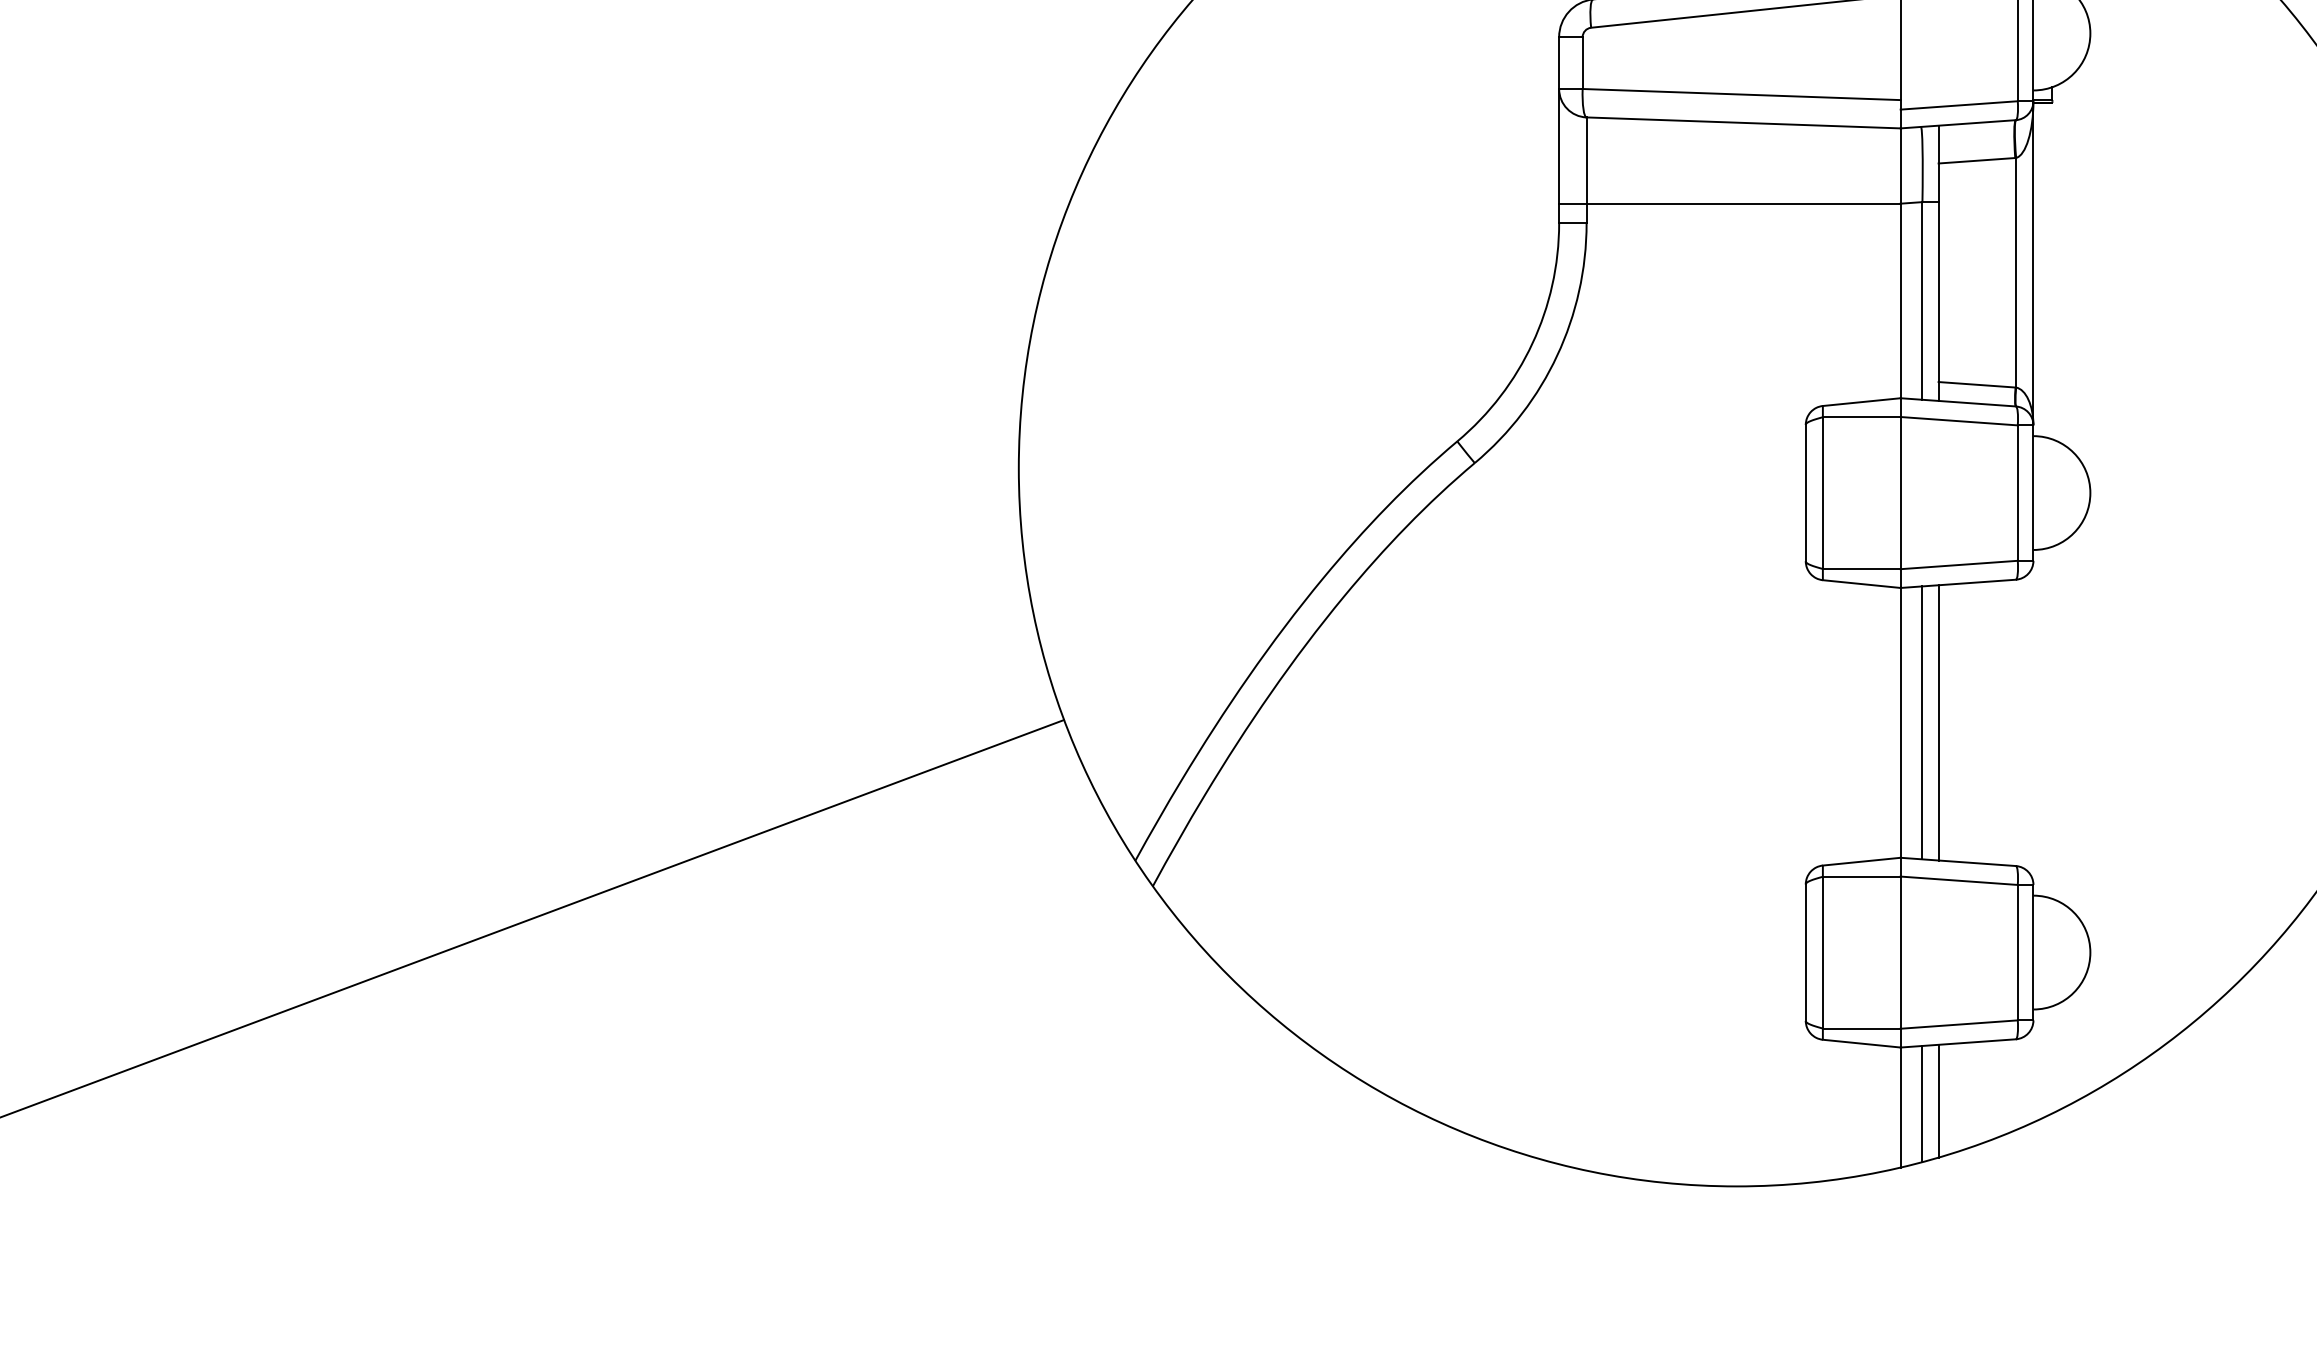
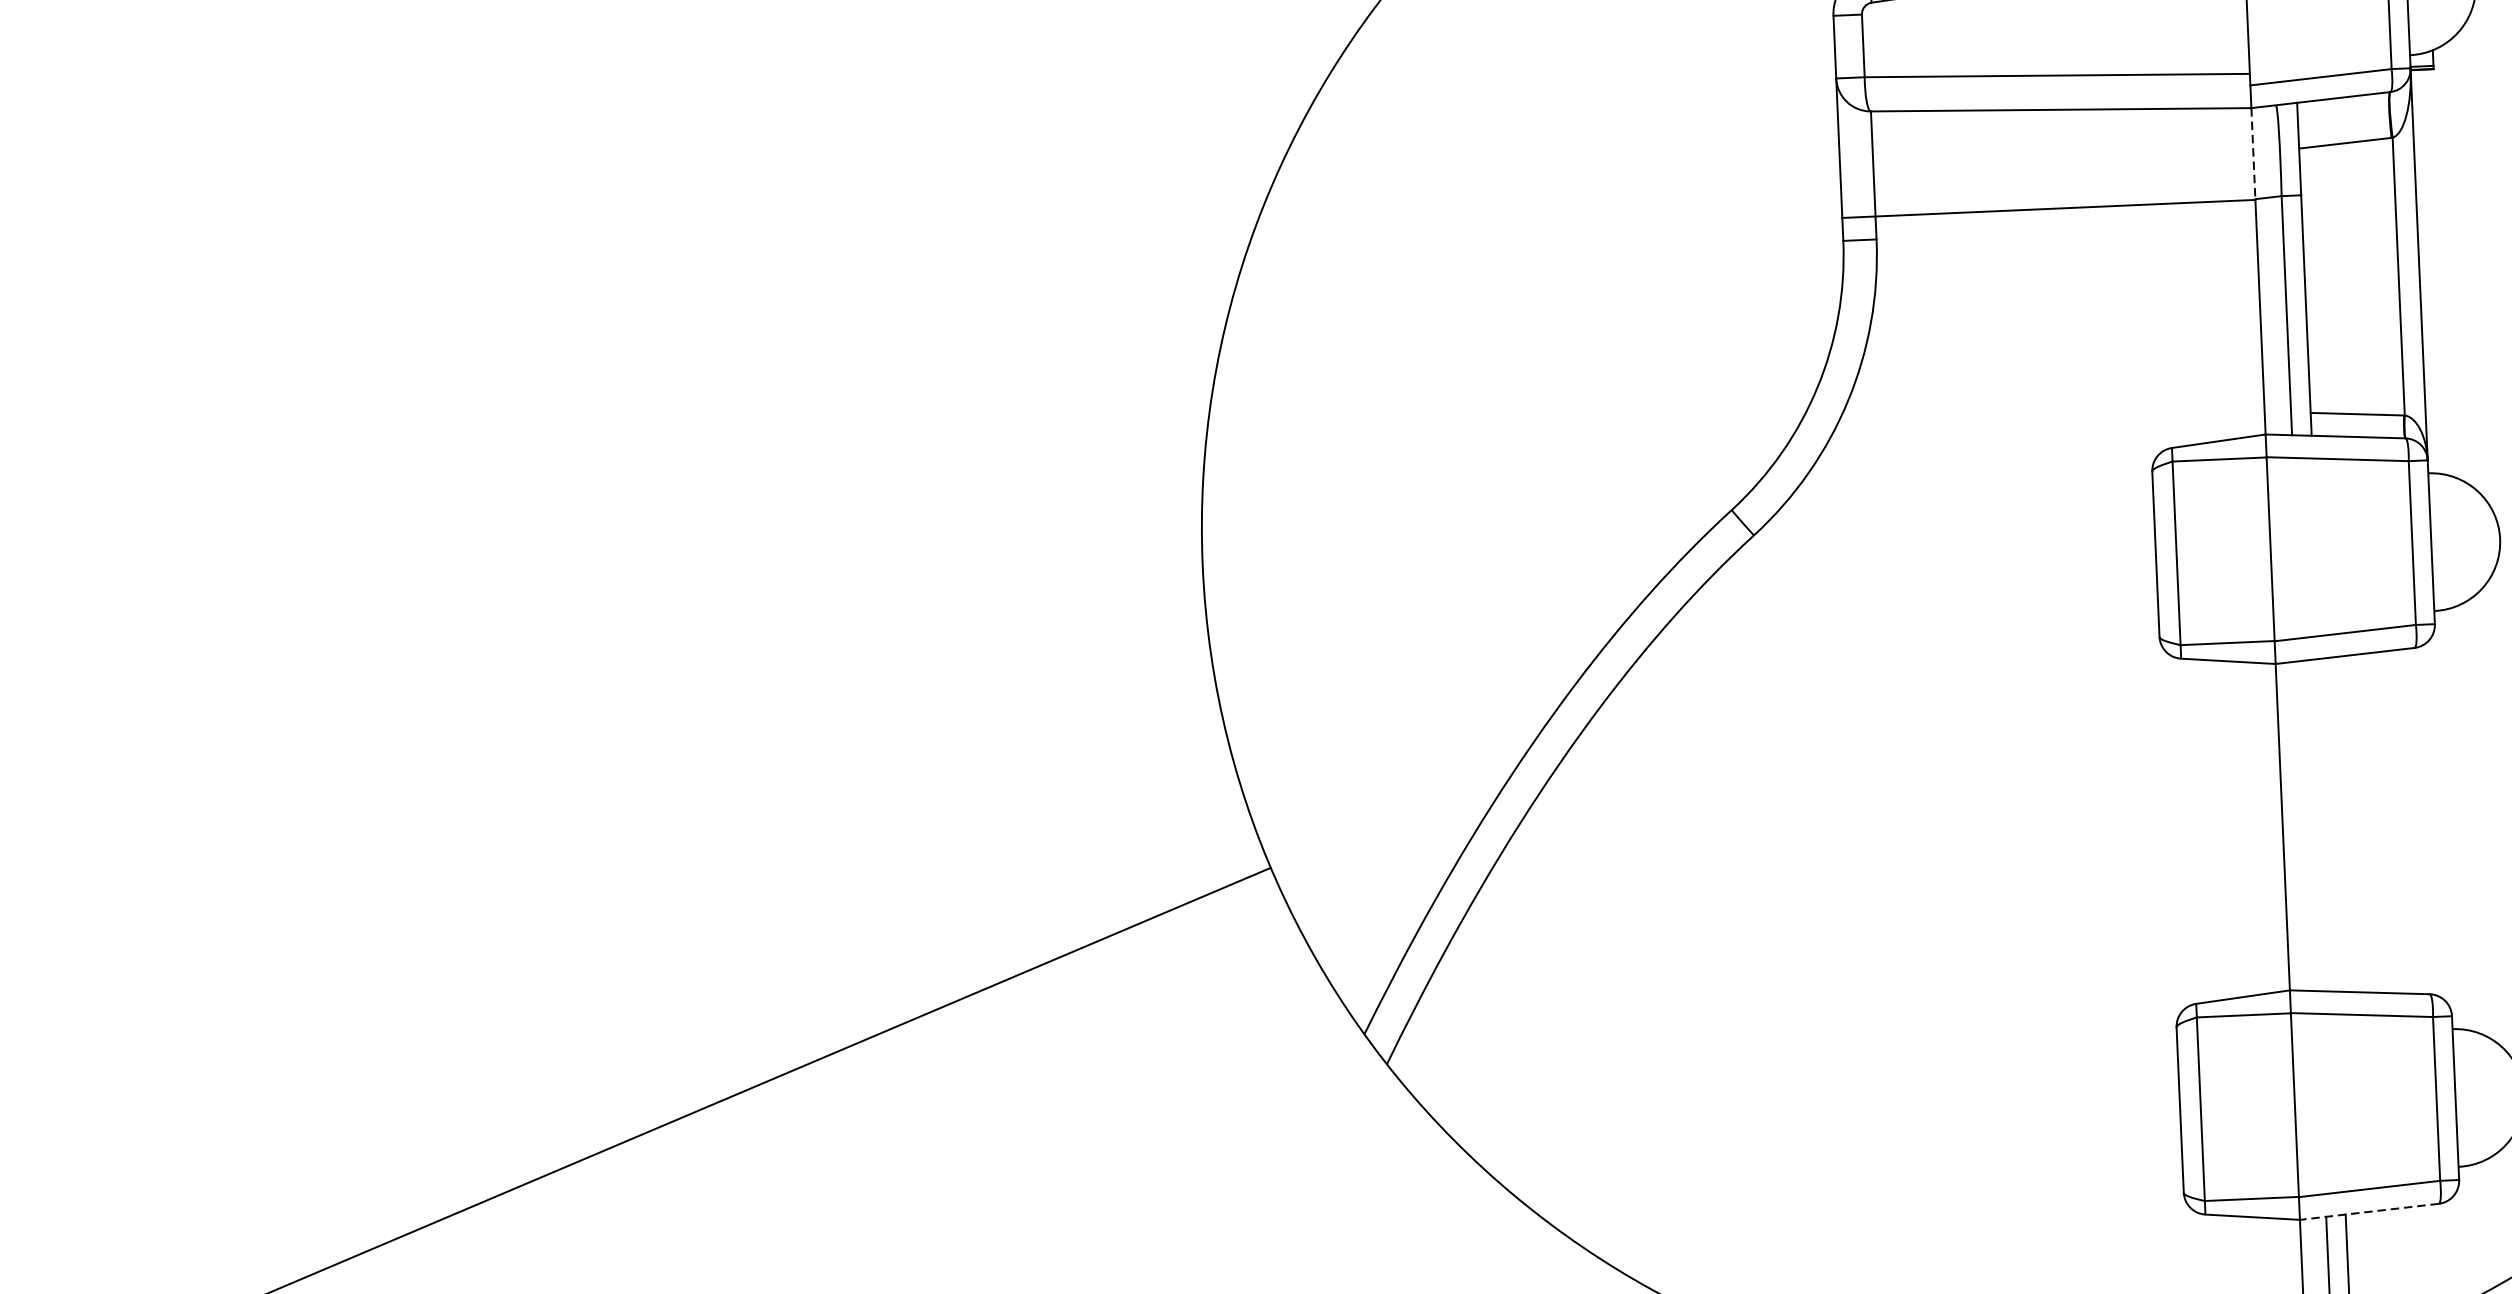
line: (1900, 166) -> (2253, 154), solid -> dashed
line: (1922, 722) -> (2309, 825), removed
line: (1938, 722) -> (2328, 824), removed
line: (1958, 1043) -> (2369, 1211), solid -> dashed

